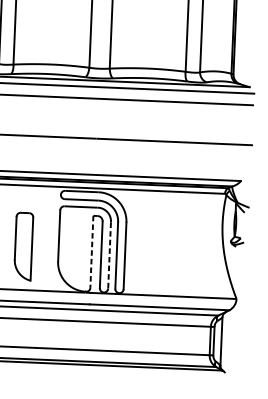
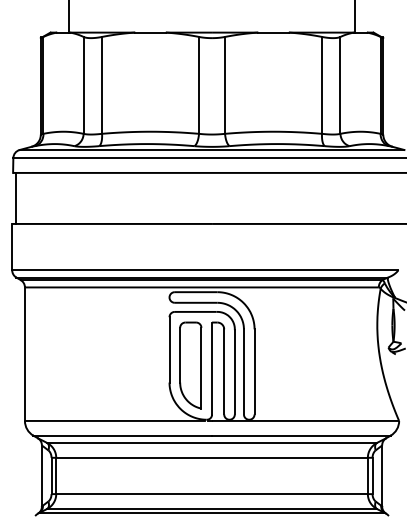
part: (23, 246) -> (190, 365), moved
line: (92, 252) -> (212, 369), dashed -> solid
line: (109, 255) -> (234, 372), dashed -> solid

